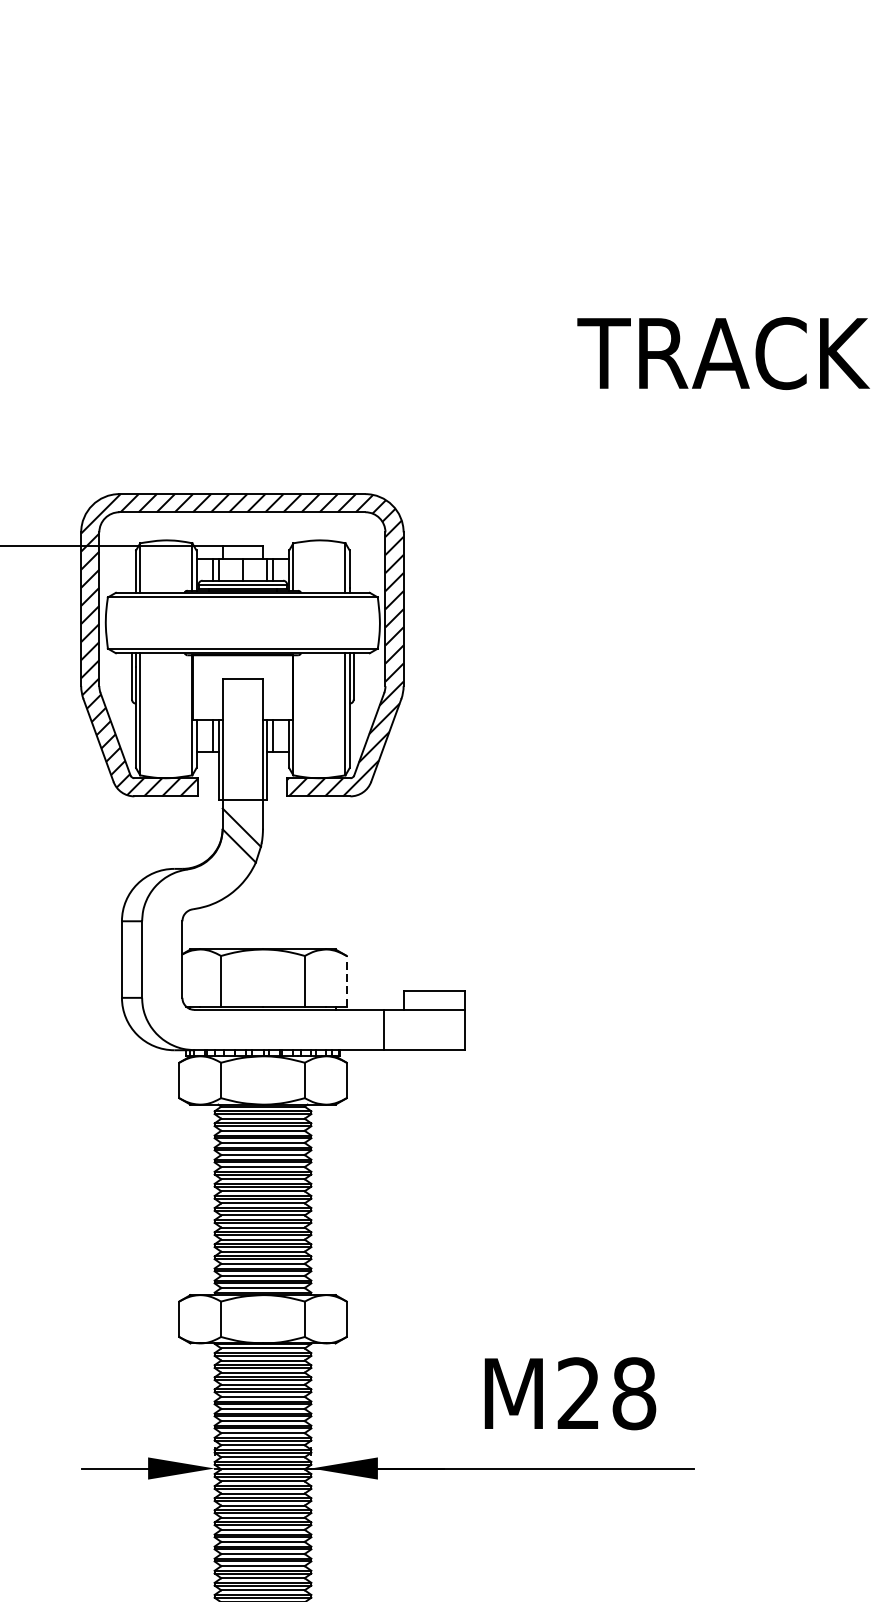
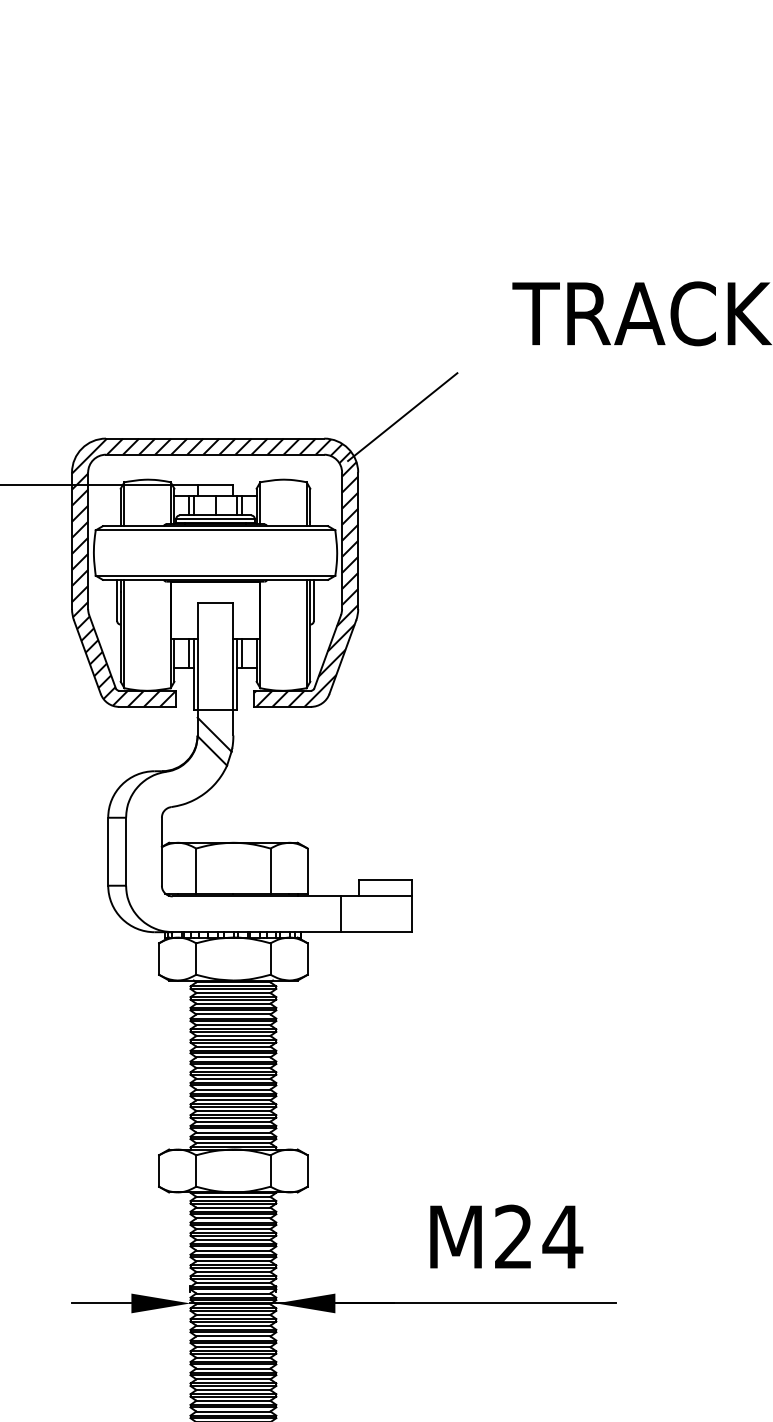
line: (453, 469) -> (402, 416), added
line: (346, 981) -> (307, 871), dashed -> solid
text: (633, 1393) -> (562, 1236), M28 -> M24

